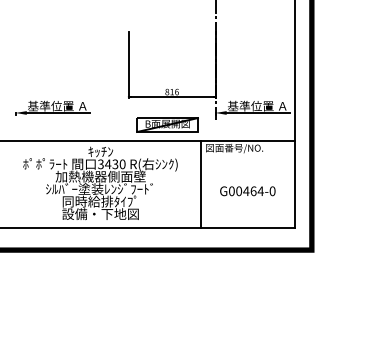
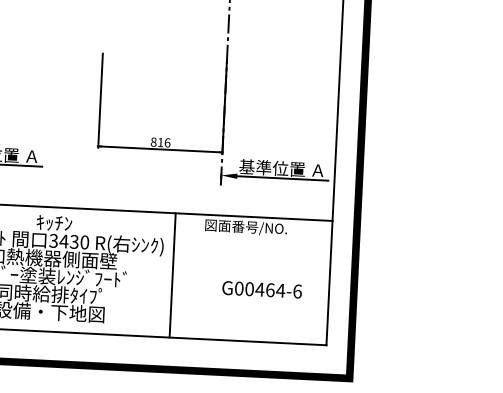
part: (167, 124) -> (151, 188), removed
line: (201, 183) -> (173, 274), moved
text: (272, 190) -> (297, 290), G00464-0 -> G00464-6

